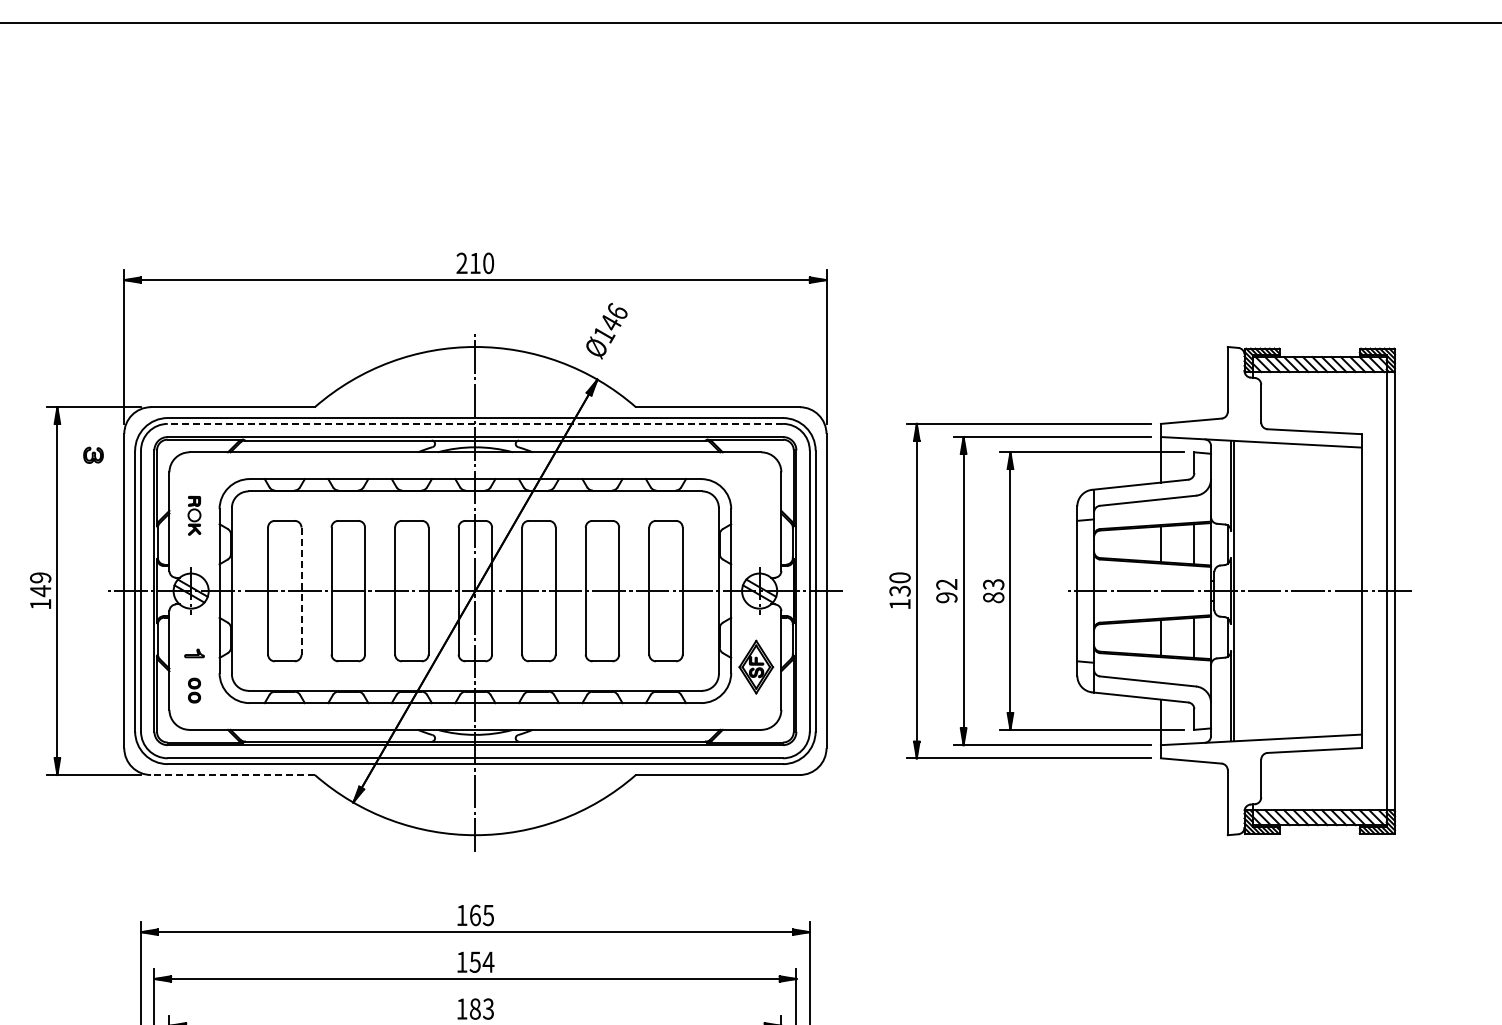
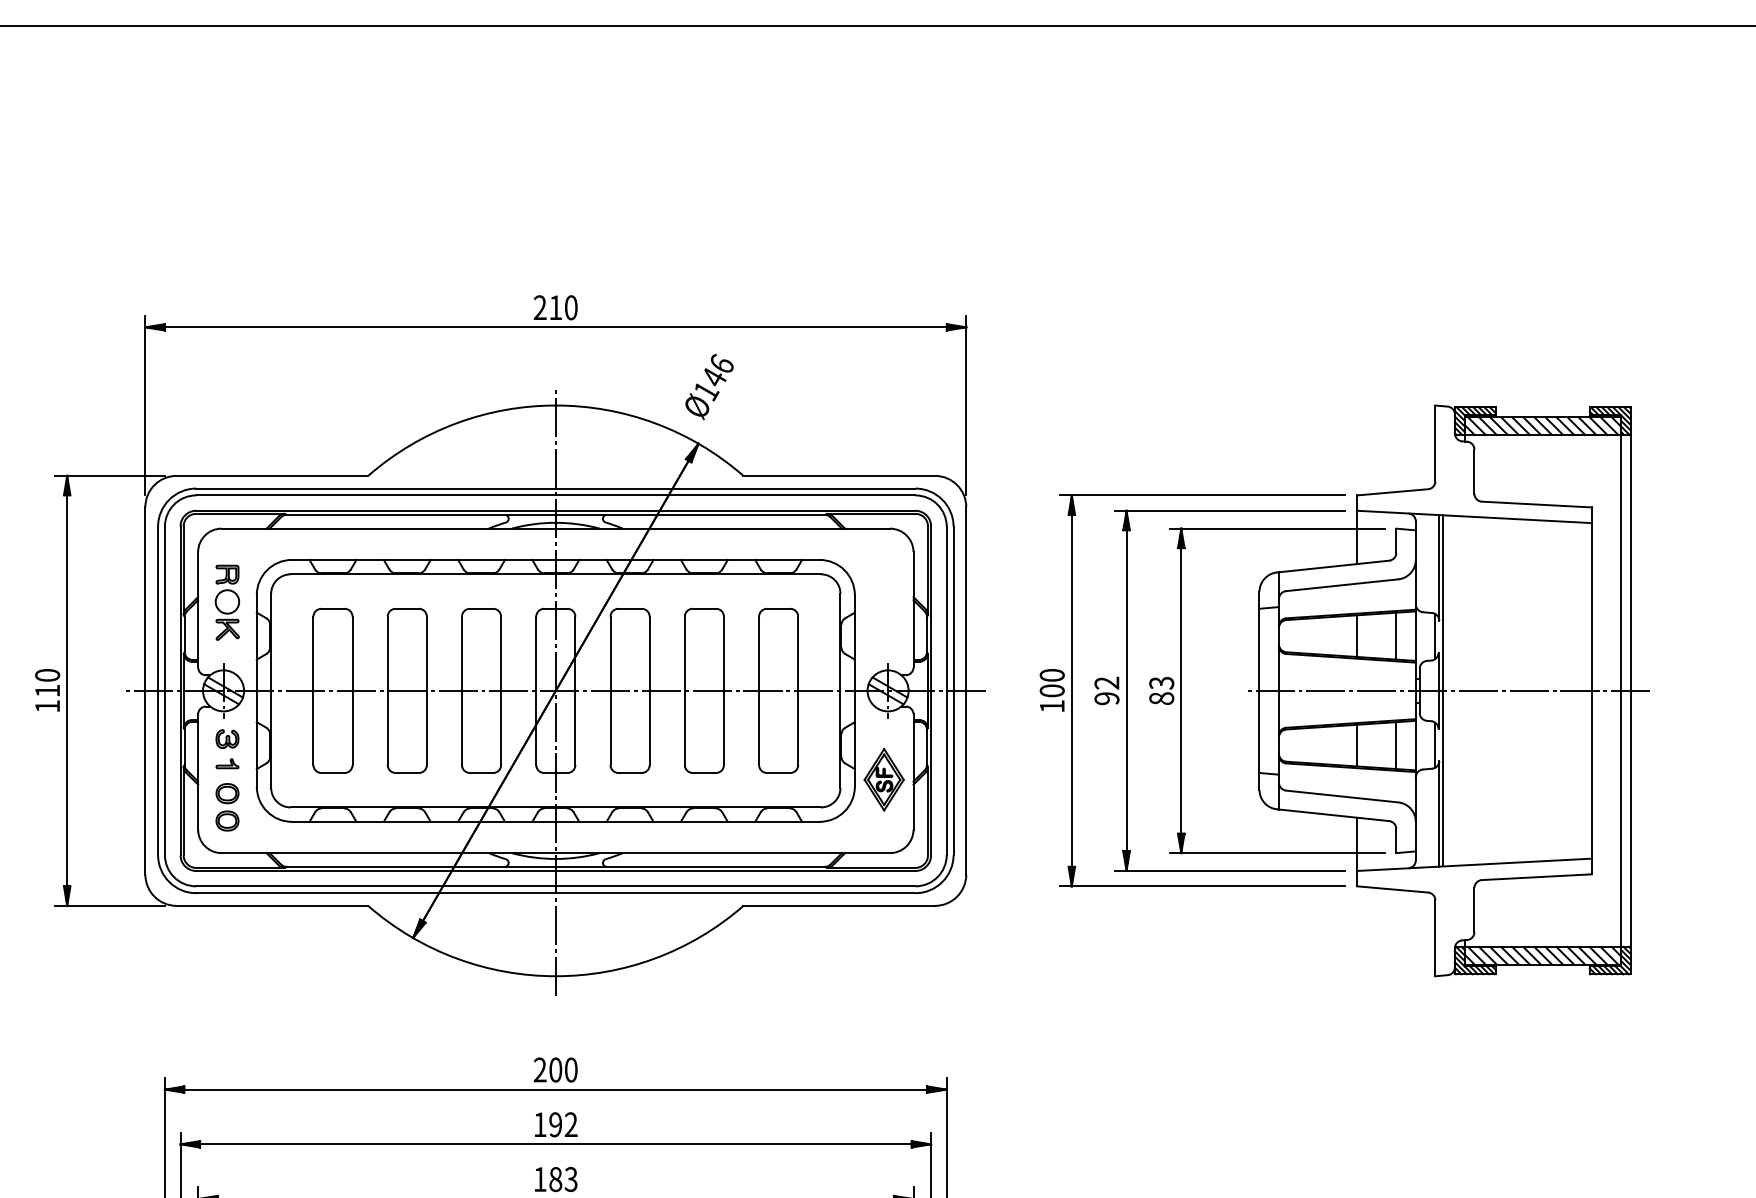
line: (475, 423) -> (555, 494), dashed -> solid
part: (93, 454) -> (227, 738), moved
part: (194, 515) -> (227, 602), size x1.67
text: (40, 584) -> (47, 683), 149 -> 110
text: (899, 590) -> (1051, 690), 130 -> 100
line: (301, 591) -> (352, 691), dashed -> solid
part: (194, 690) -> (227, 807), size x1.67
line: (232, 775) -> (271, 906), dashed -> solid
text: (475, 915) -> (555, 1070), 165 -> 200
text: (481, 961) -> (562, 1123), 154 -> 192

